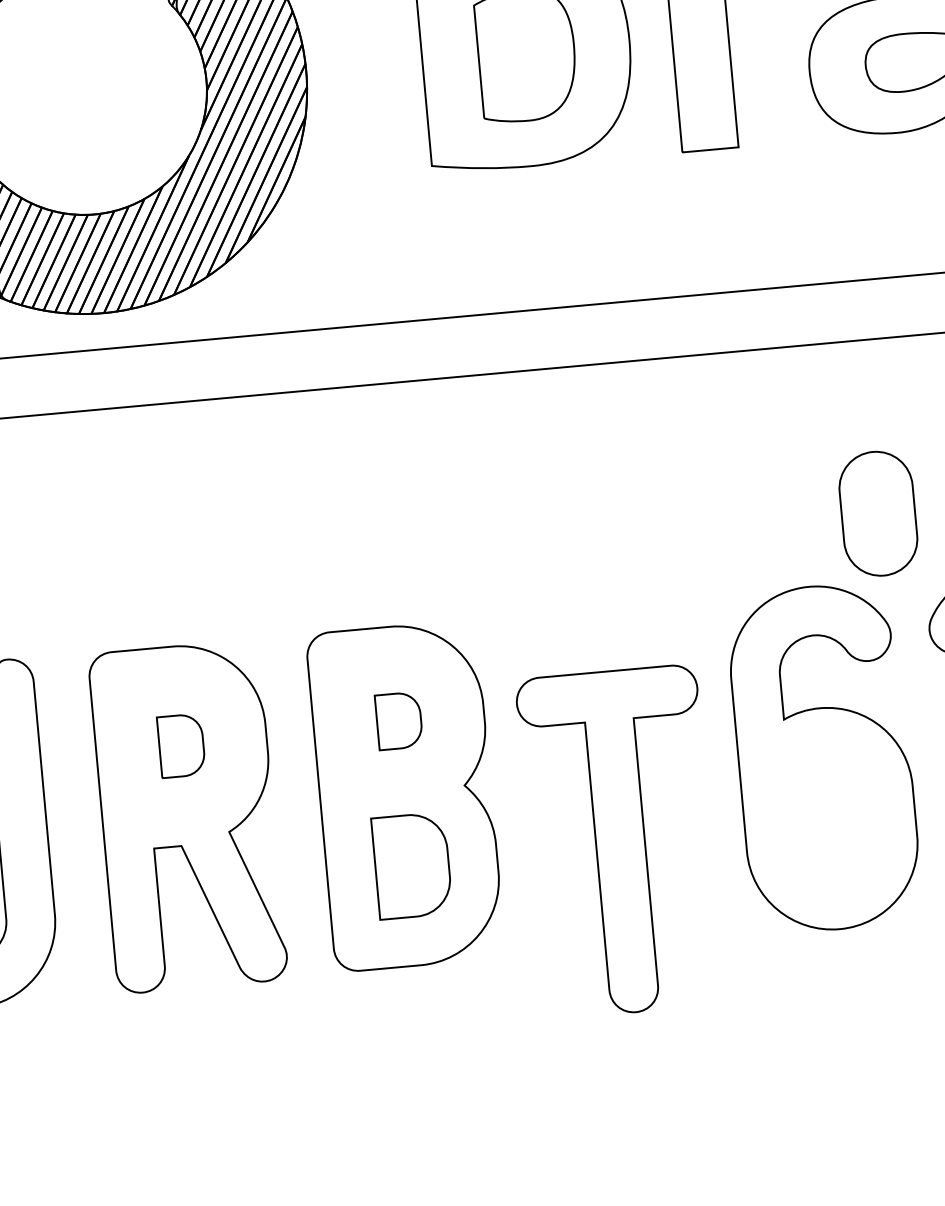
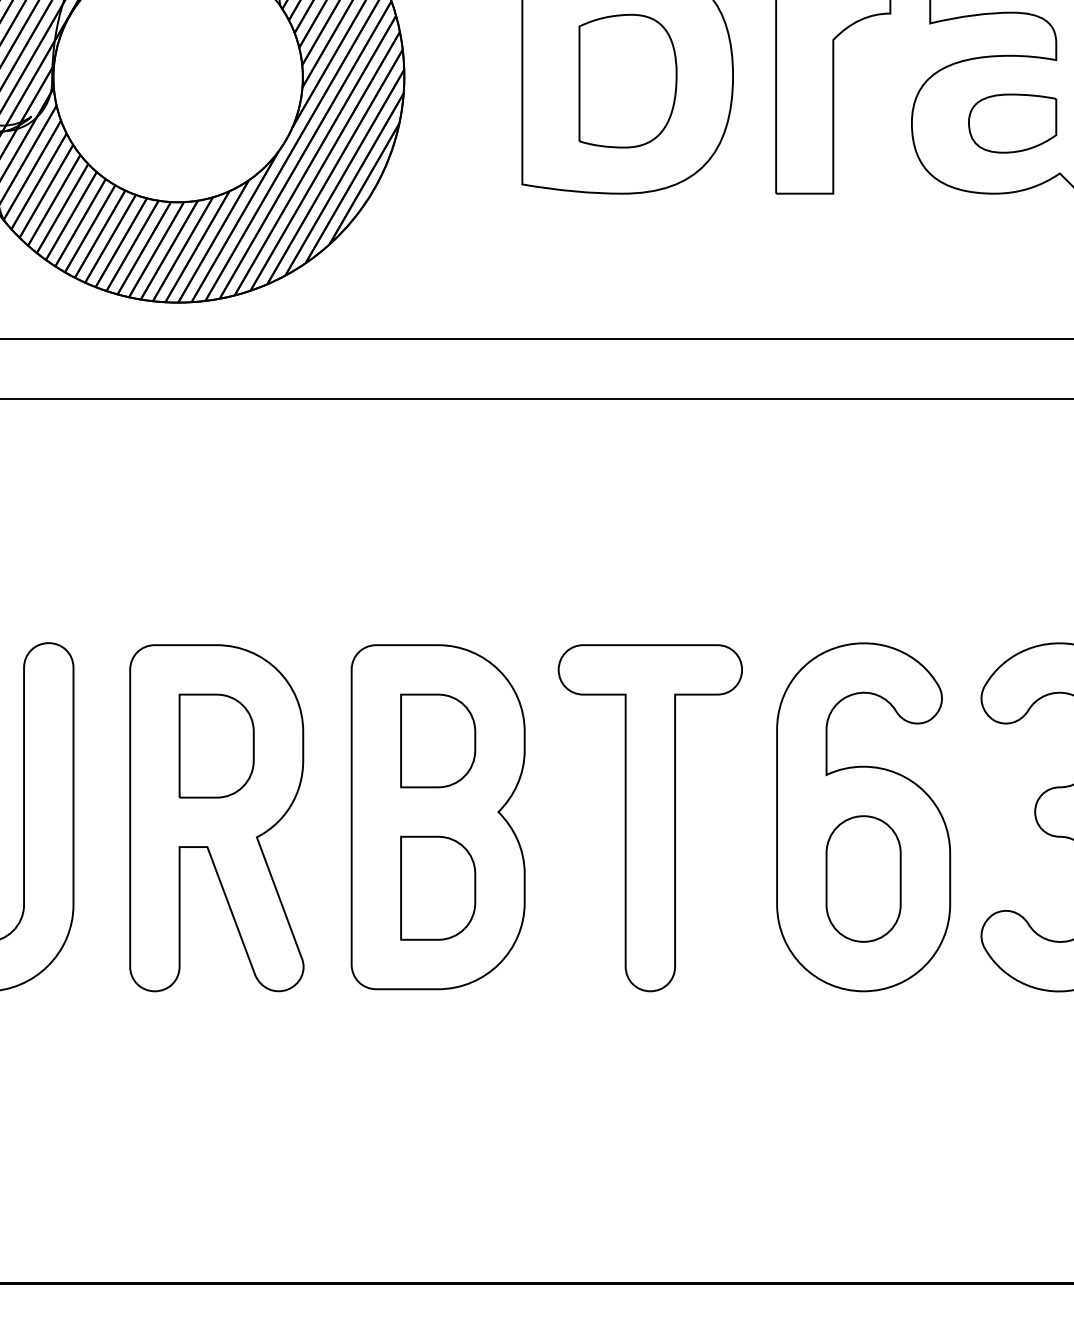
part: (878, 513) -> (863, 878), moved
part: (399, 720) -> (438, 740), size x1.67
part: (181, 745) -> (216, 745), size x1.67
part: (619, 842) -> (649, 818), moved

